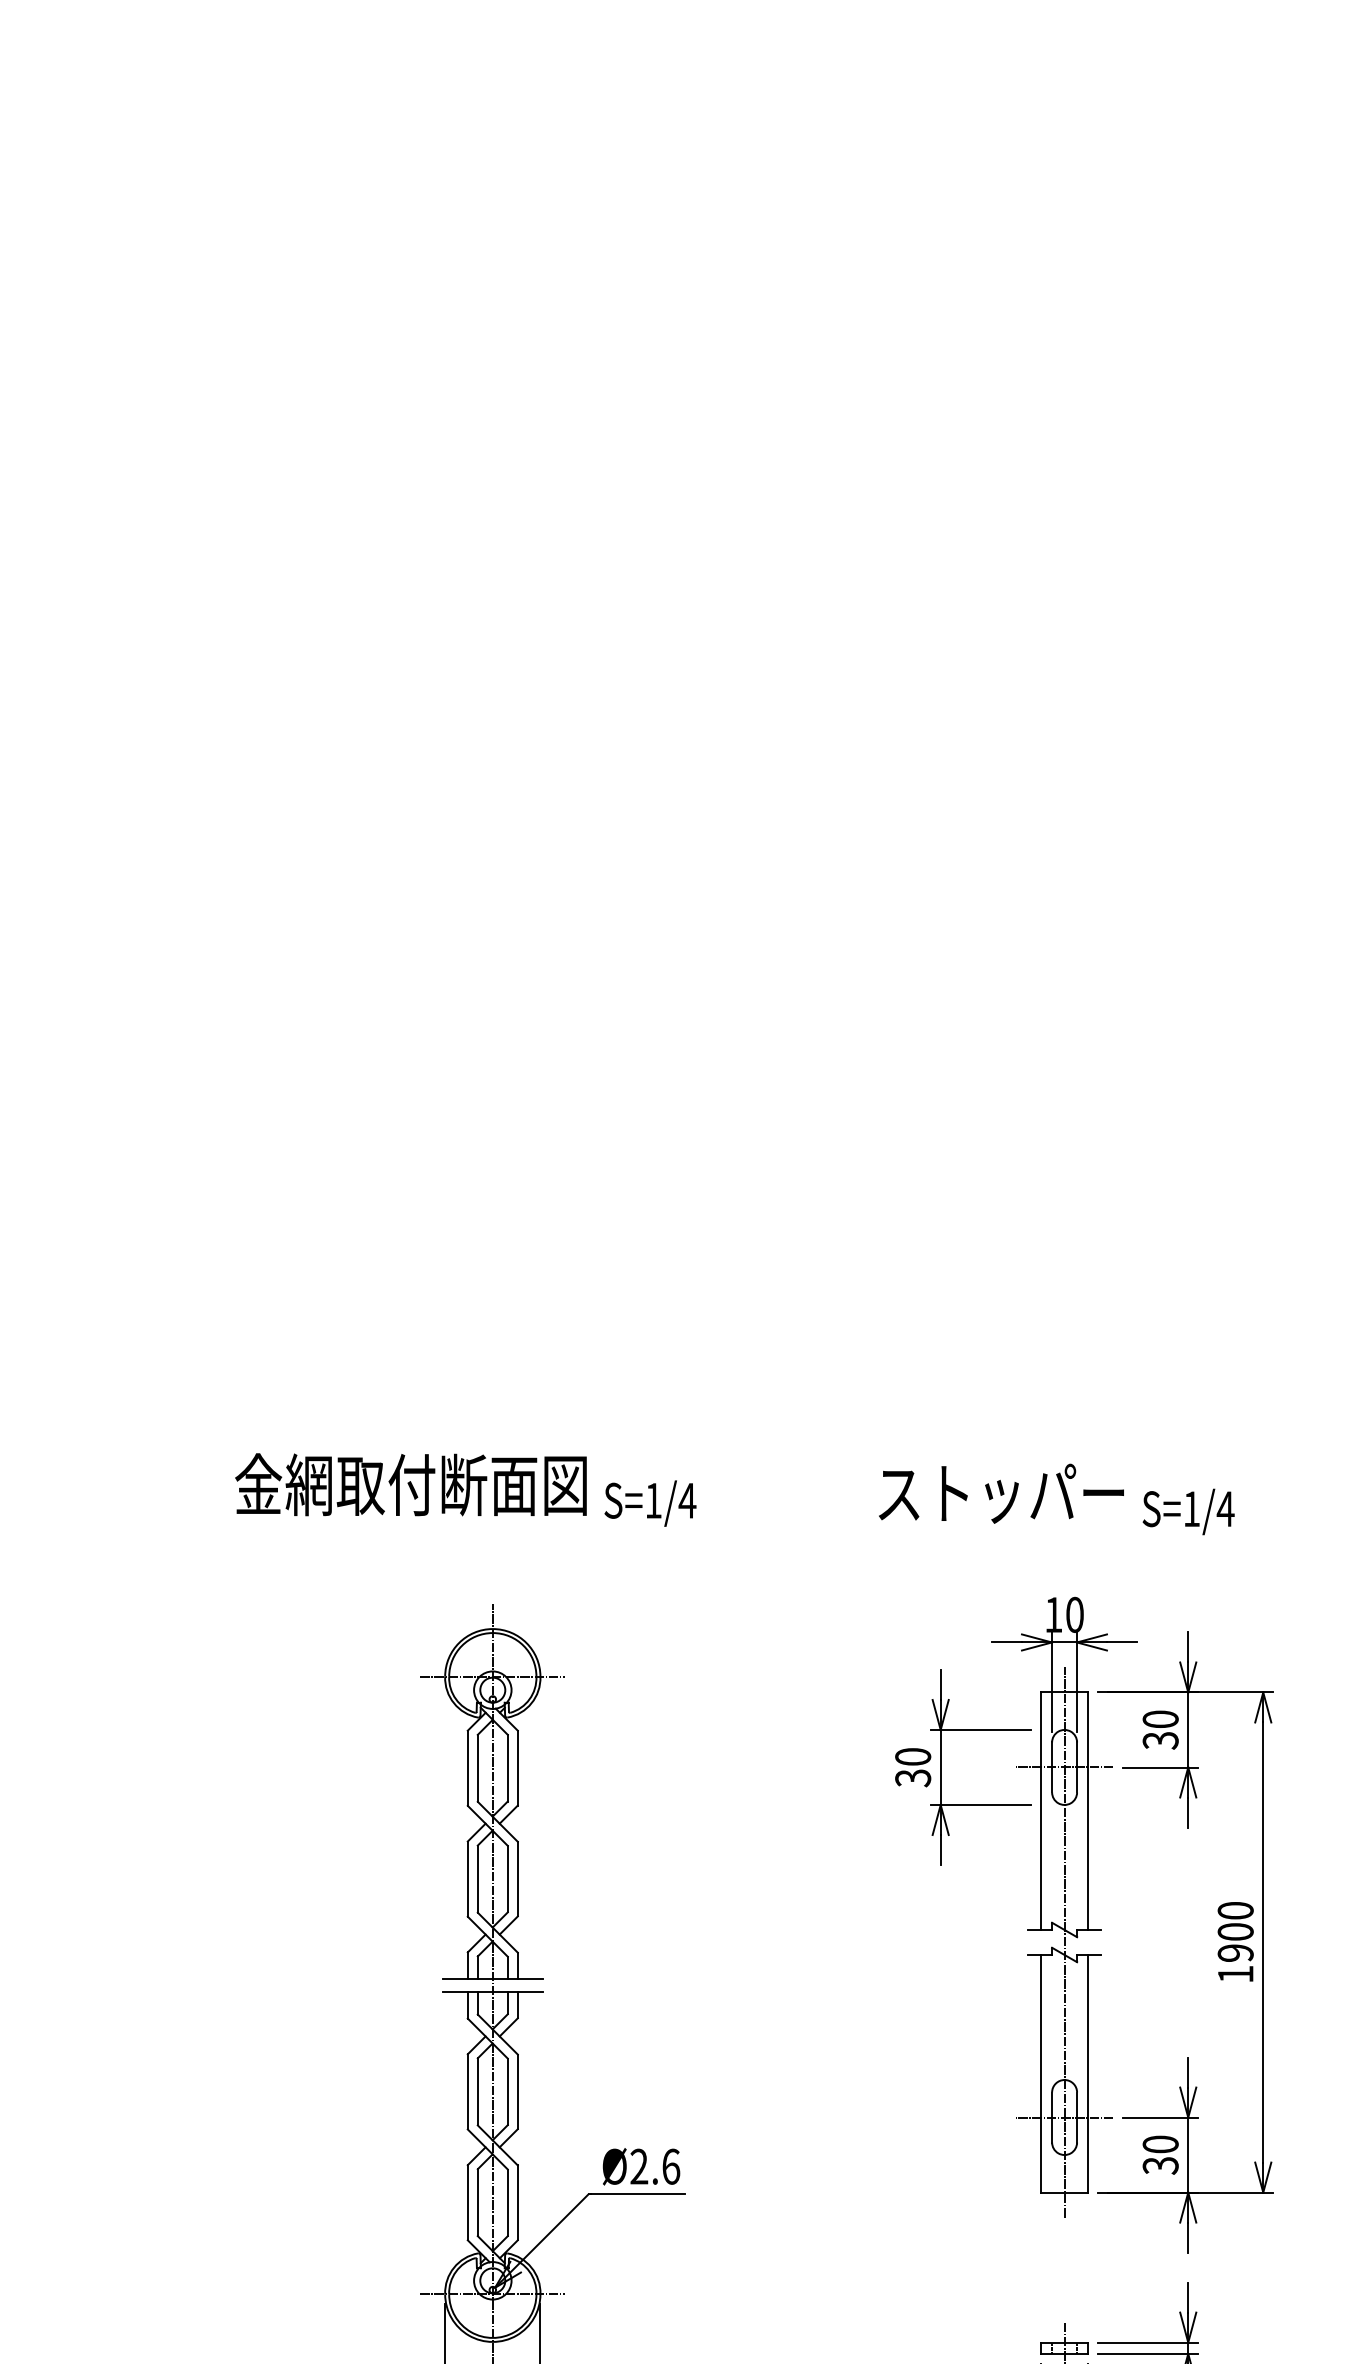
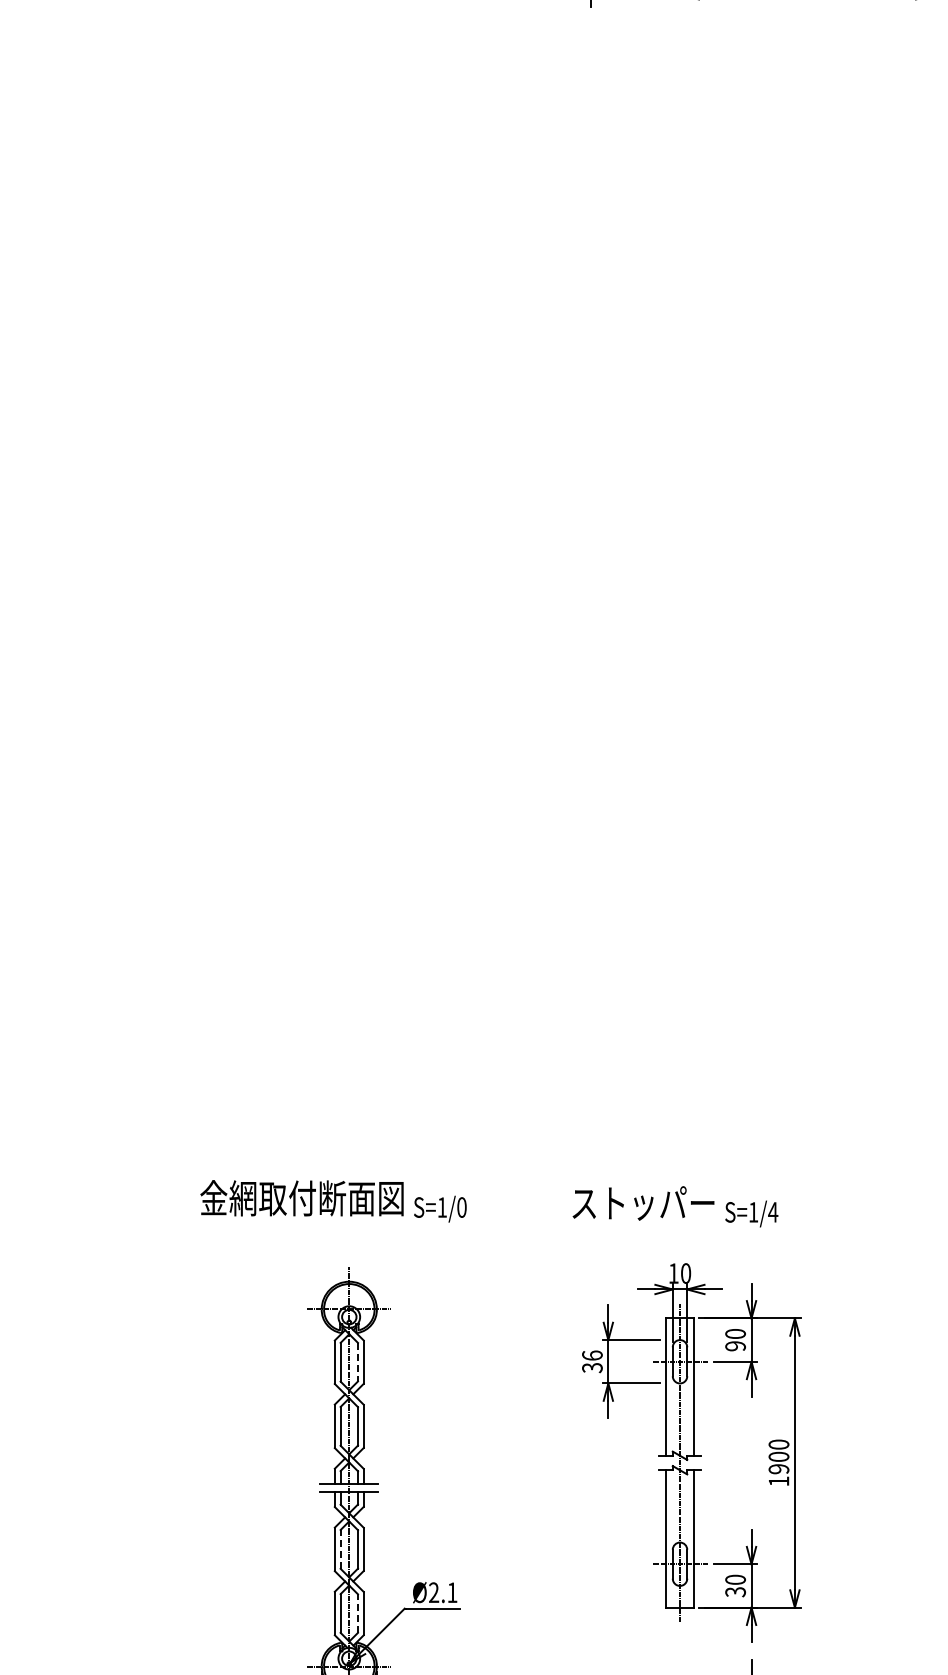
text: (686, 1500) -> (461, 1207), S=1/4 -> S=1/0
text: (1160, 1741) -> (735, 1346), 30 -> 90
text: (913, 1756) -> (592, 1355), 30 -> 36
line: (506, 1768) -> (357, 1362), solid -> dashed
line: (477, 2090) -> (340, 1548), solid -> dashed
text: (671, 2166) -> (452, 1592), Ø2.6 -> Ø2.1
line: (506, 2202) -> (357, 1613), solid -> dashed

